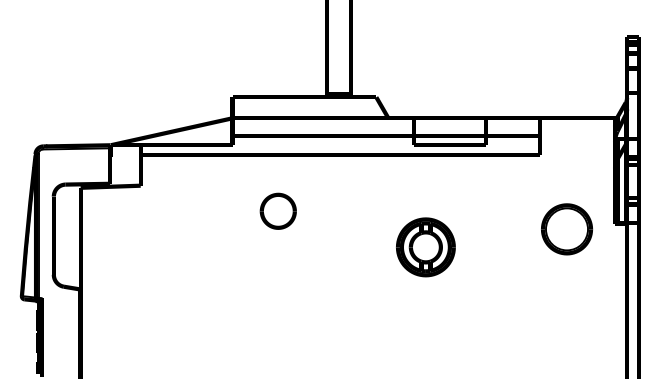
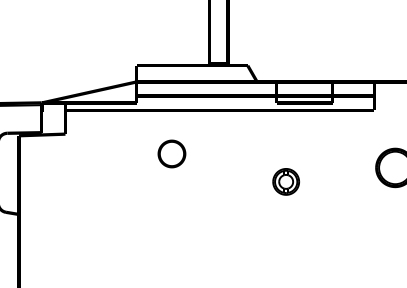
part: (425, 247) -> (285, 181), size x0.6

